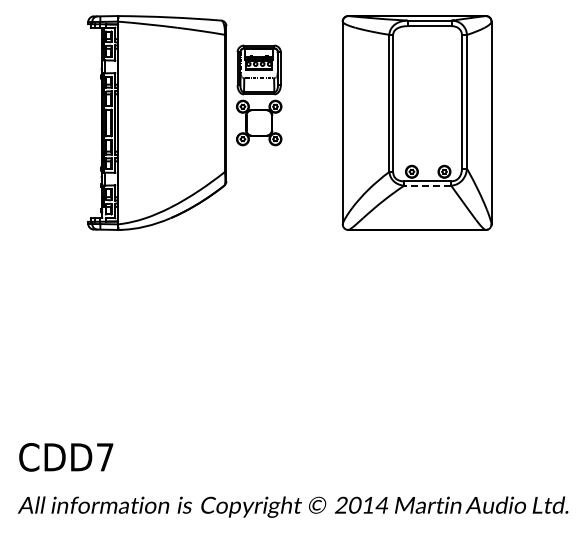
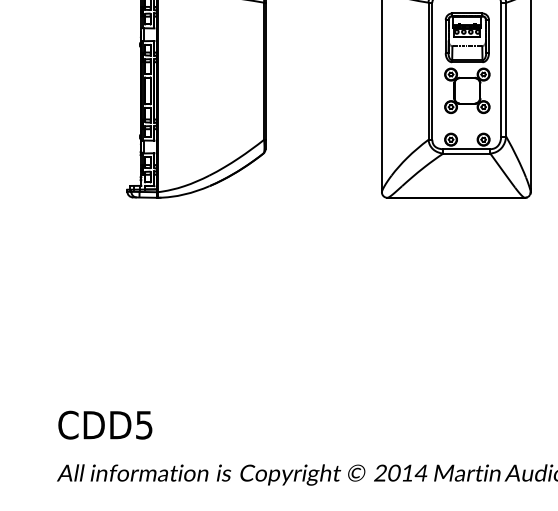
part: (259, 95) -> (467, 63), moved
line: (427, 185) -> (466, 153), dashed -> solid
text: (105, 457) -> (144, 425), CDD7 -> CDD5

